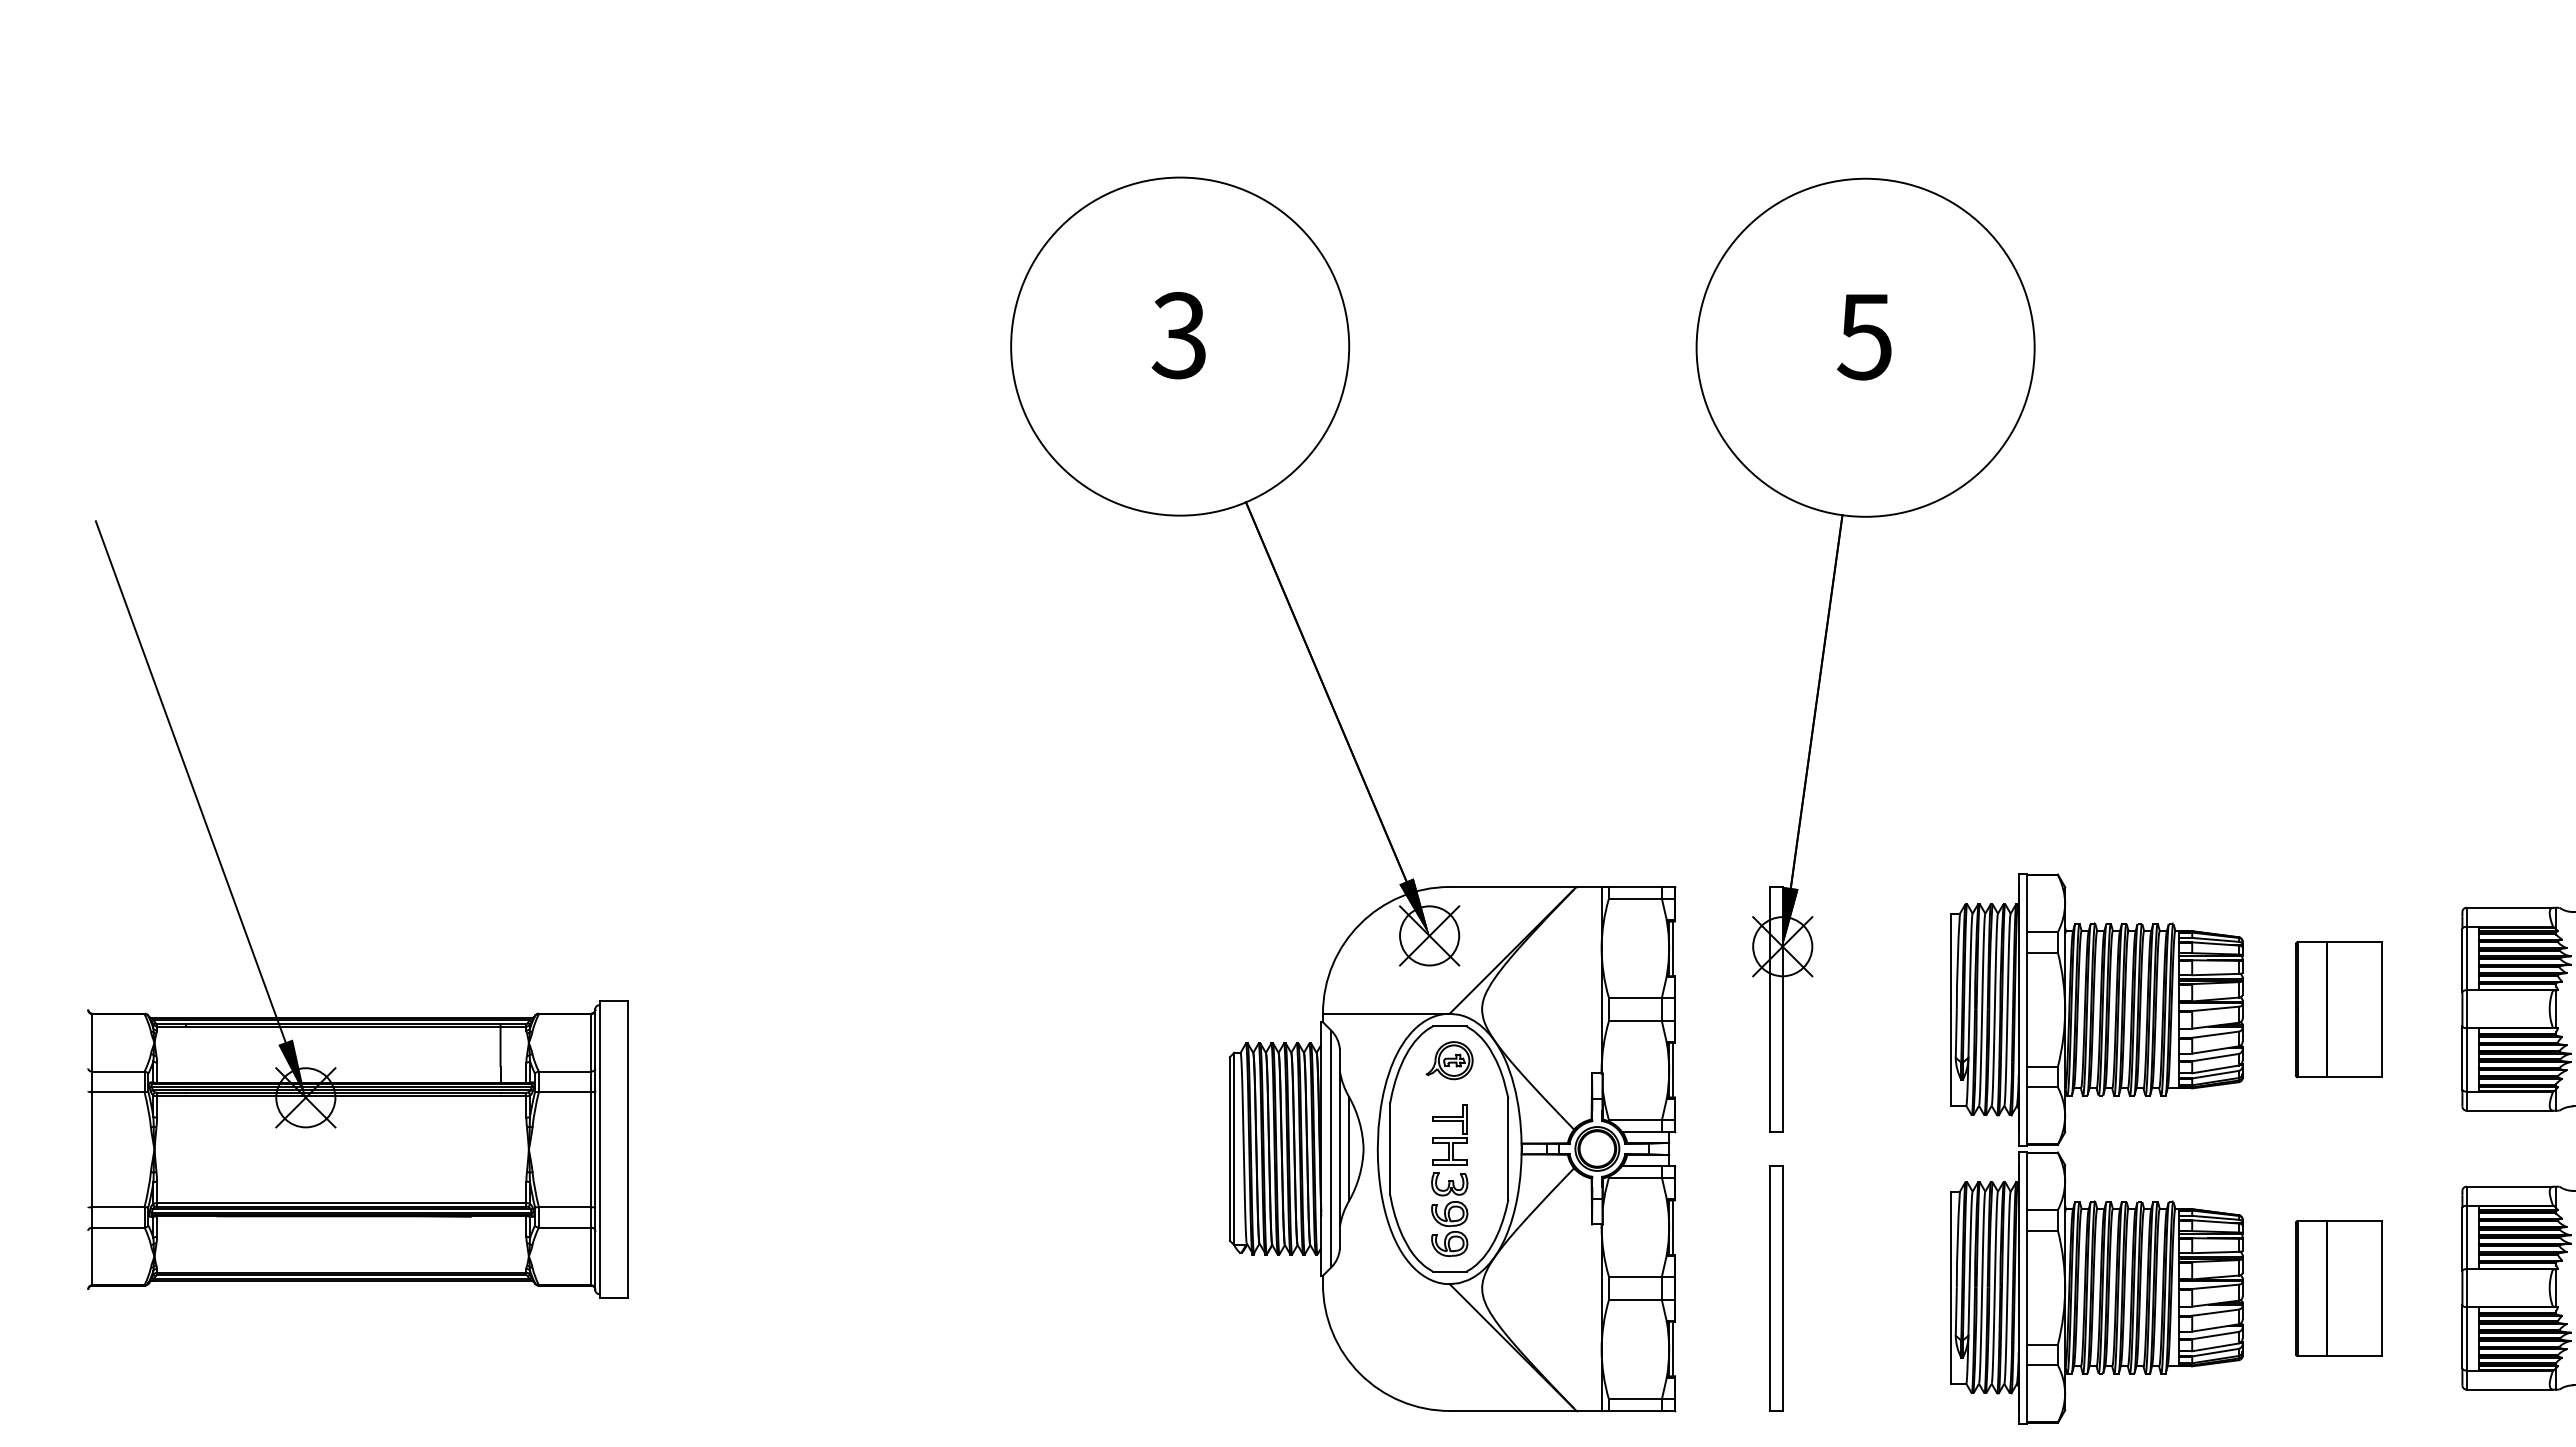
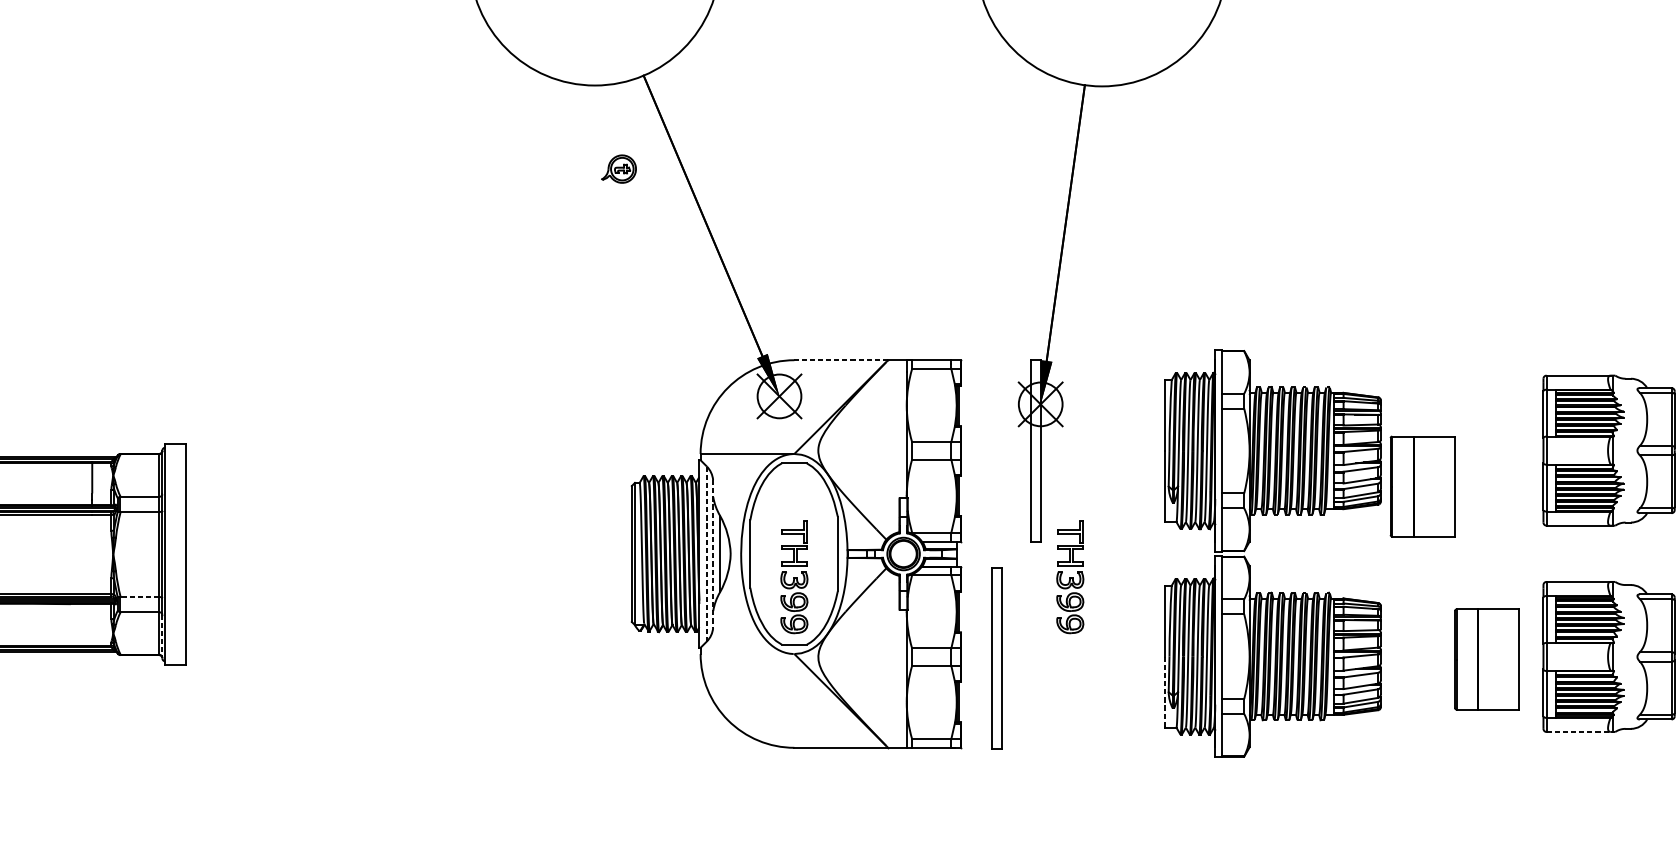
line: (1512, 887) -> (840, 360), solid -> dashed
part: (2338, 1009) -> (1422, 486), moved
part: (1449, 1060) -> (618, 169), moved
line: (1339, 1148) -> (712, 553), solid -> dashed
line: (1331, 1149) -> (706, 554), solid -> dashed
part: (1822, 1180) -> (1070, 577), added
line: (564, 1207) -> (139, 597), solid -> dashed
line: (595, 1260) -> (162, 636), solid -> dashed
part: (1776, 1288) -> (996, 658), moved
part: (2338, 1288) -> (1486, 659), moved
line: (1951, 1335) -> (1165, 691), solid -> dashed
line: (2510, 1389) -> (1579, 731), solid -> dashed

